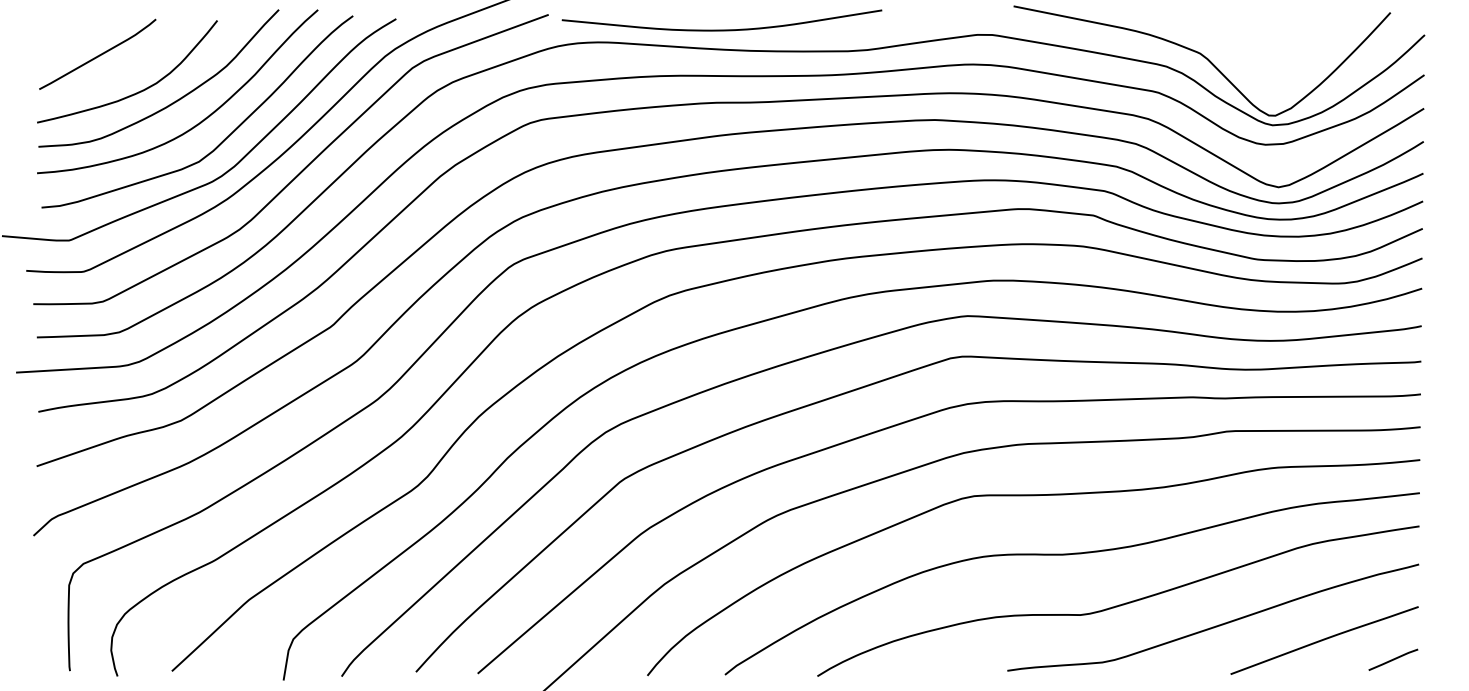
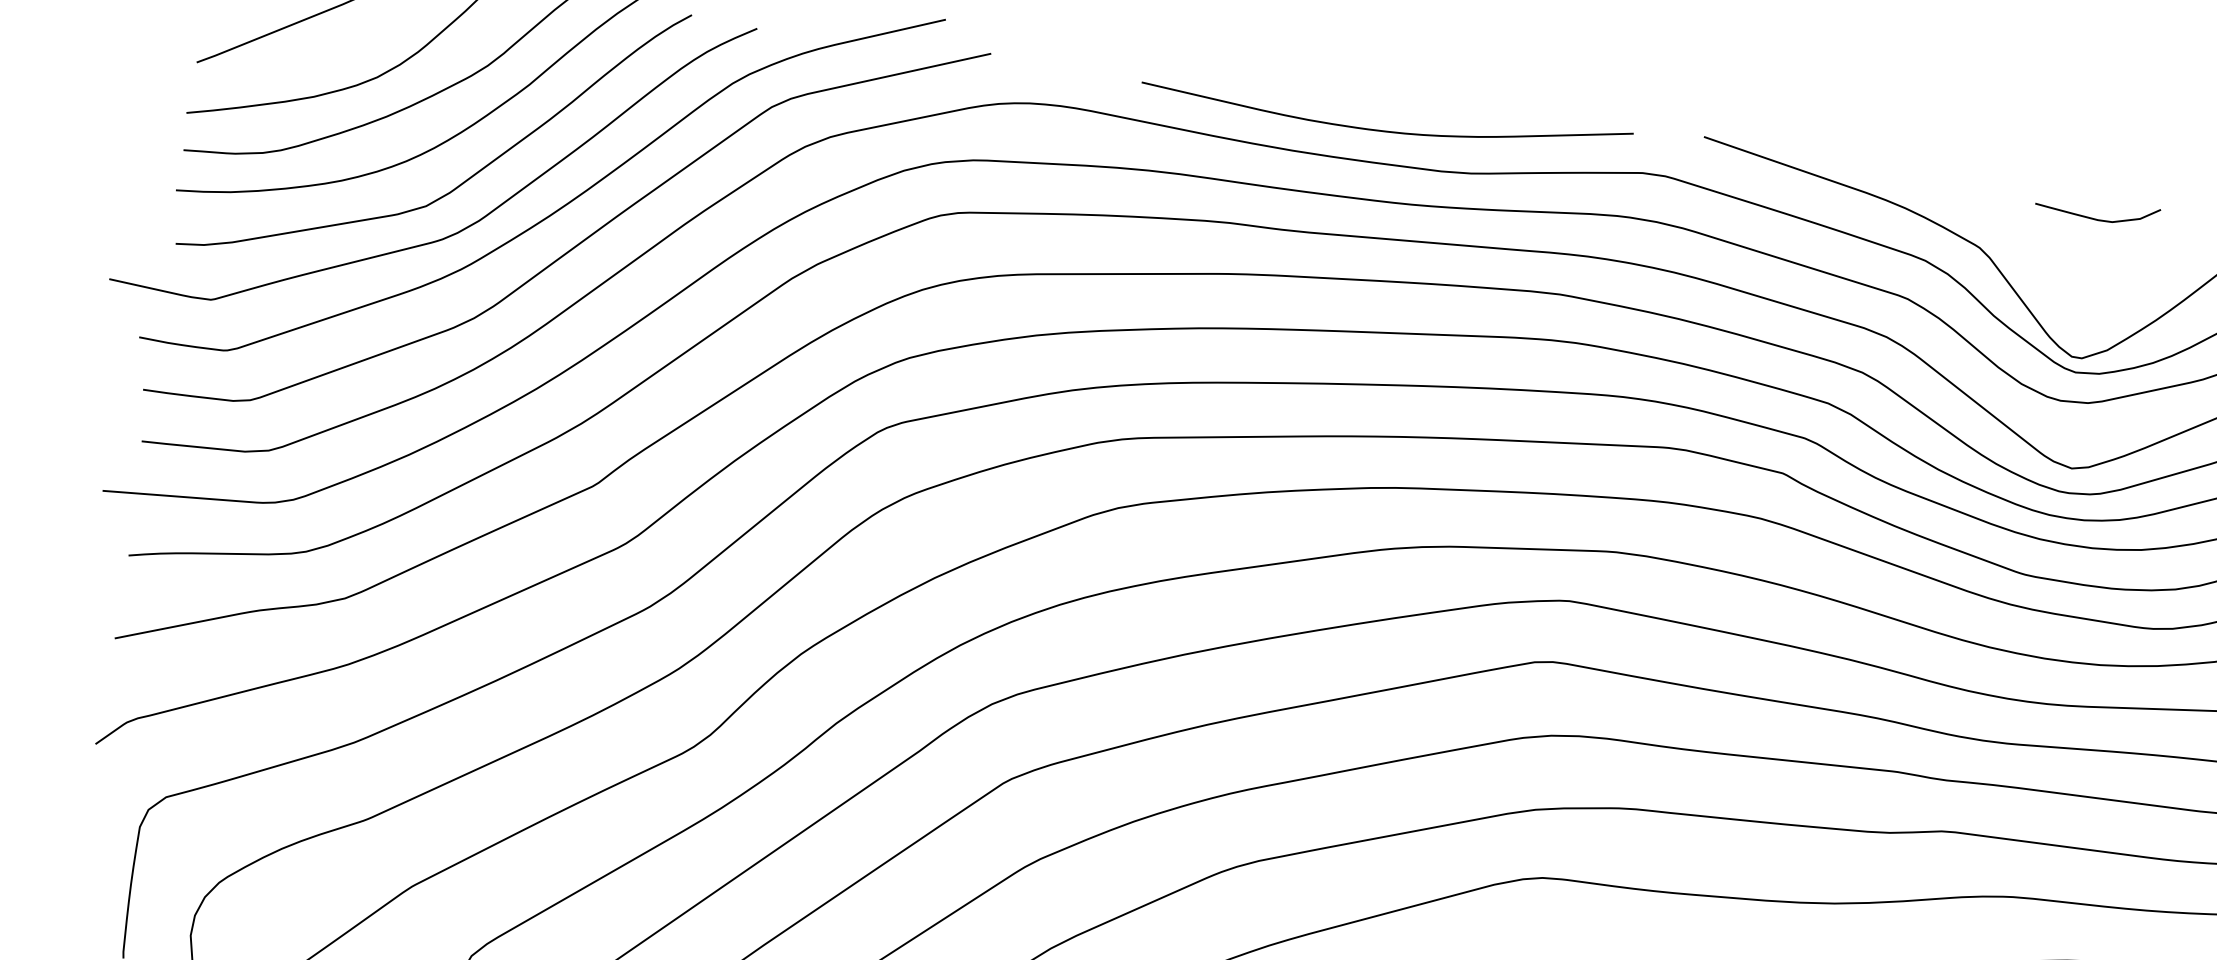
curve: (1272, 24) -> (2096, 218), added
curve: (721, 29) -> (1383, 129), moved

